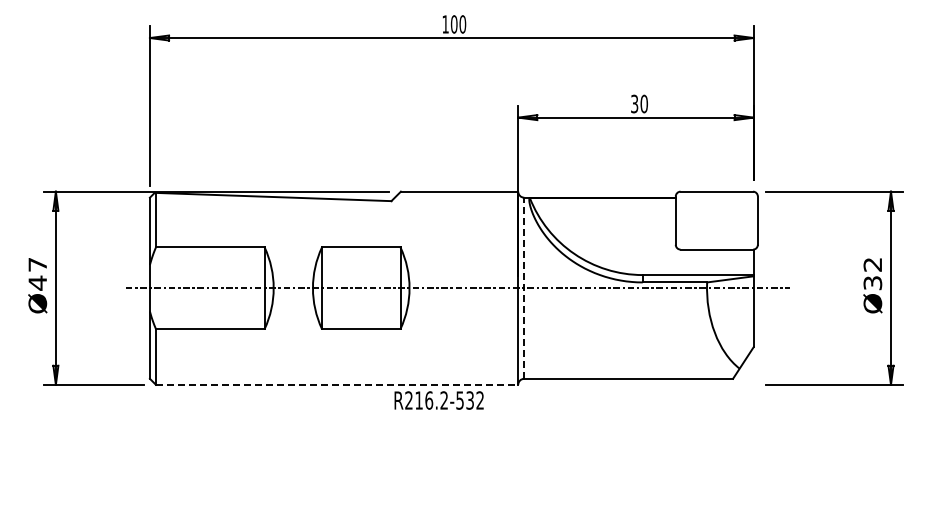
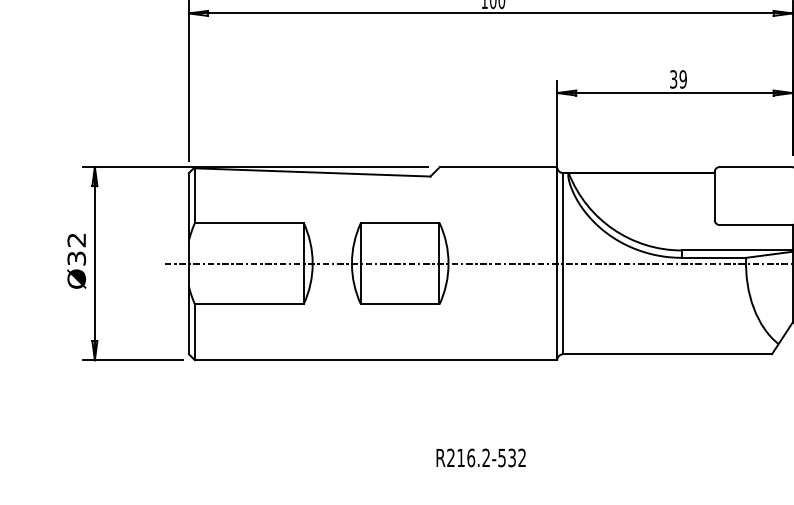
text: (643, 104) -> (682, 79), 30 -> 39
text: (37, 274) -> (76, 249), Ø47 -> Ø32
line: (524, 288) -> (563, 263), dashed -> solid
line: (337, 384) -> (376, 359), dashed -> solid
text: (438, 400) -> (480, 457), moved

